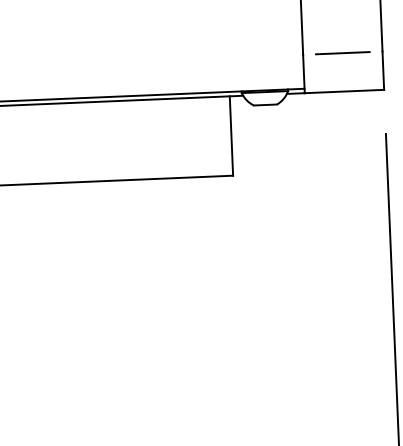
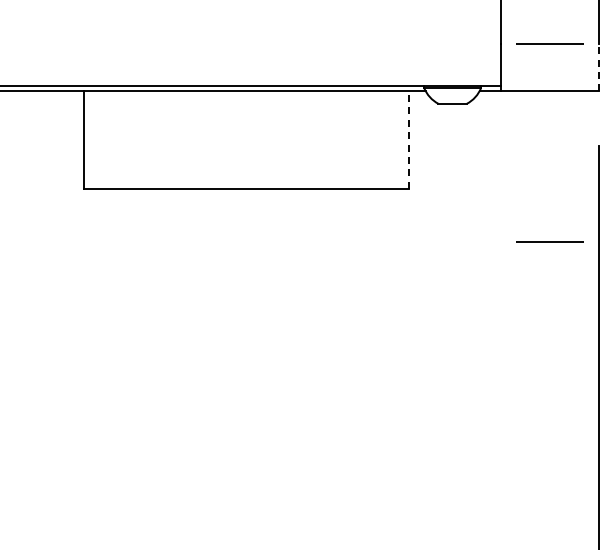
line: (382, 70) -> (598, 67), solid -> dashed
line: (231, 136) -> (409, 140), solid -> dashed
line: (349, 213) -> (549, 241), added

